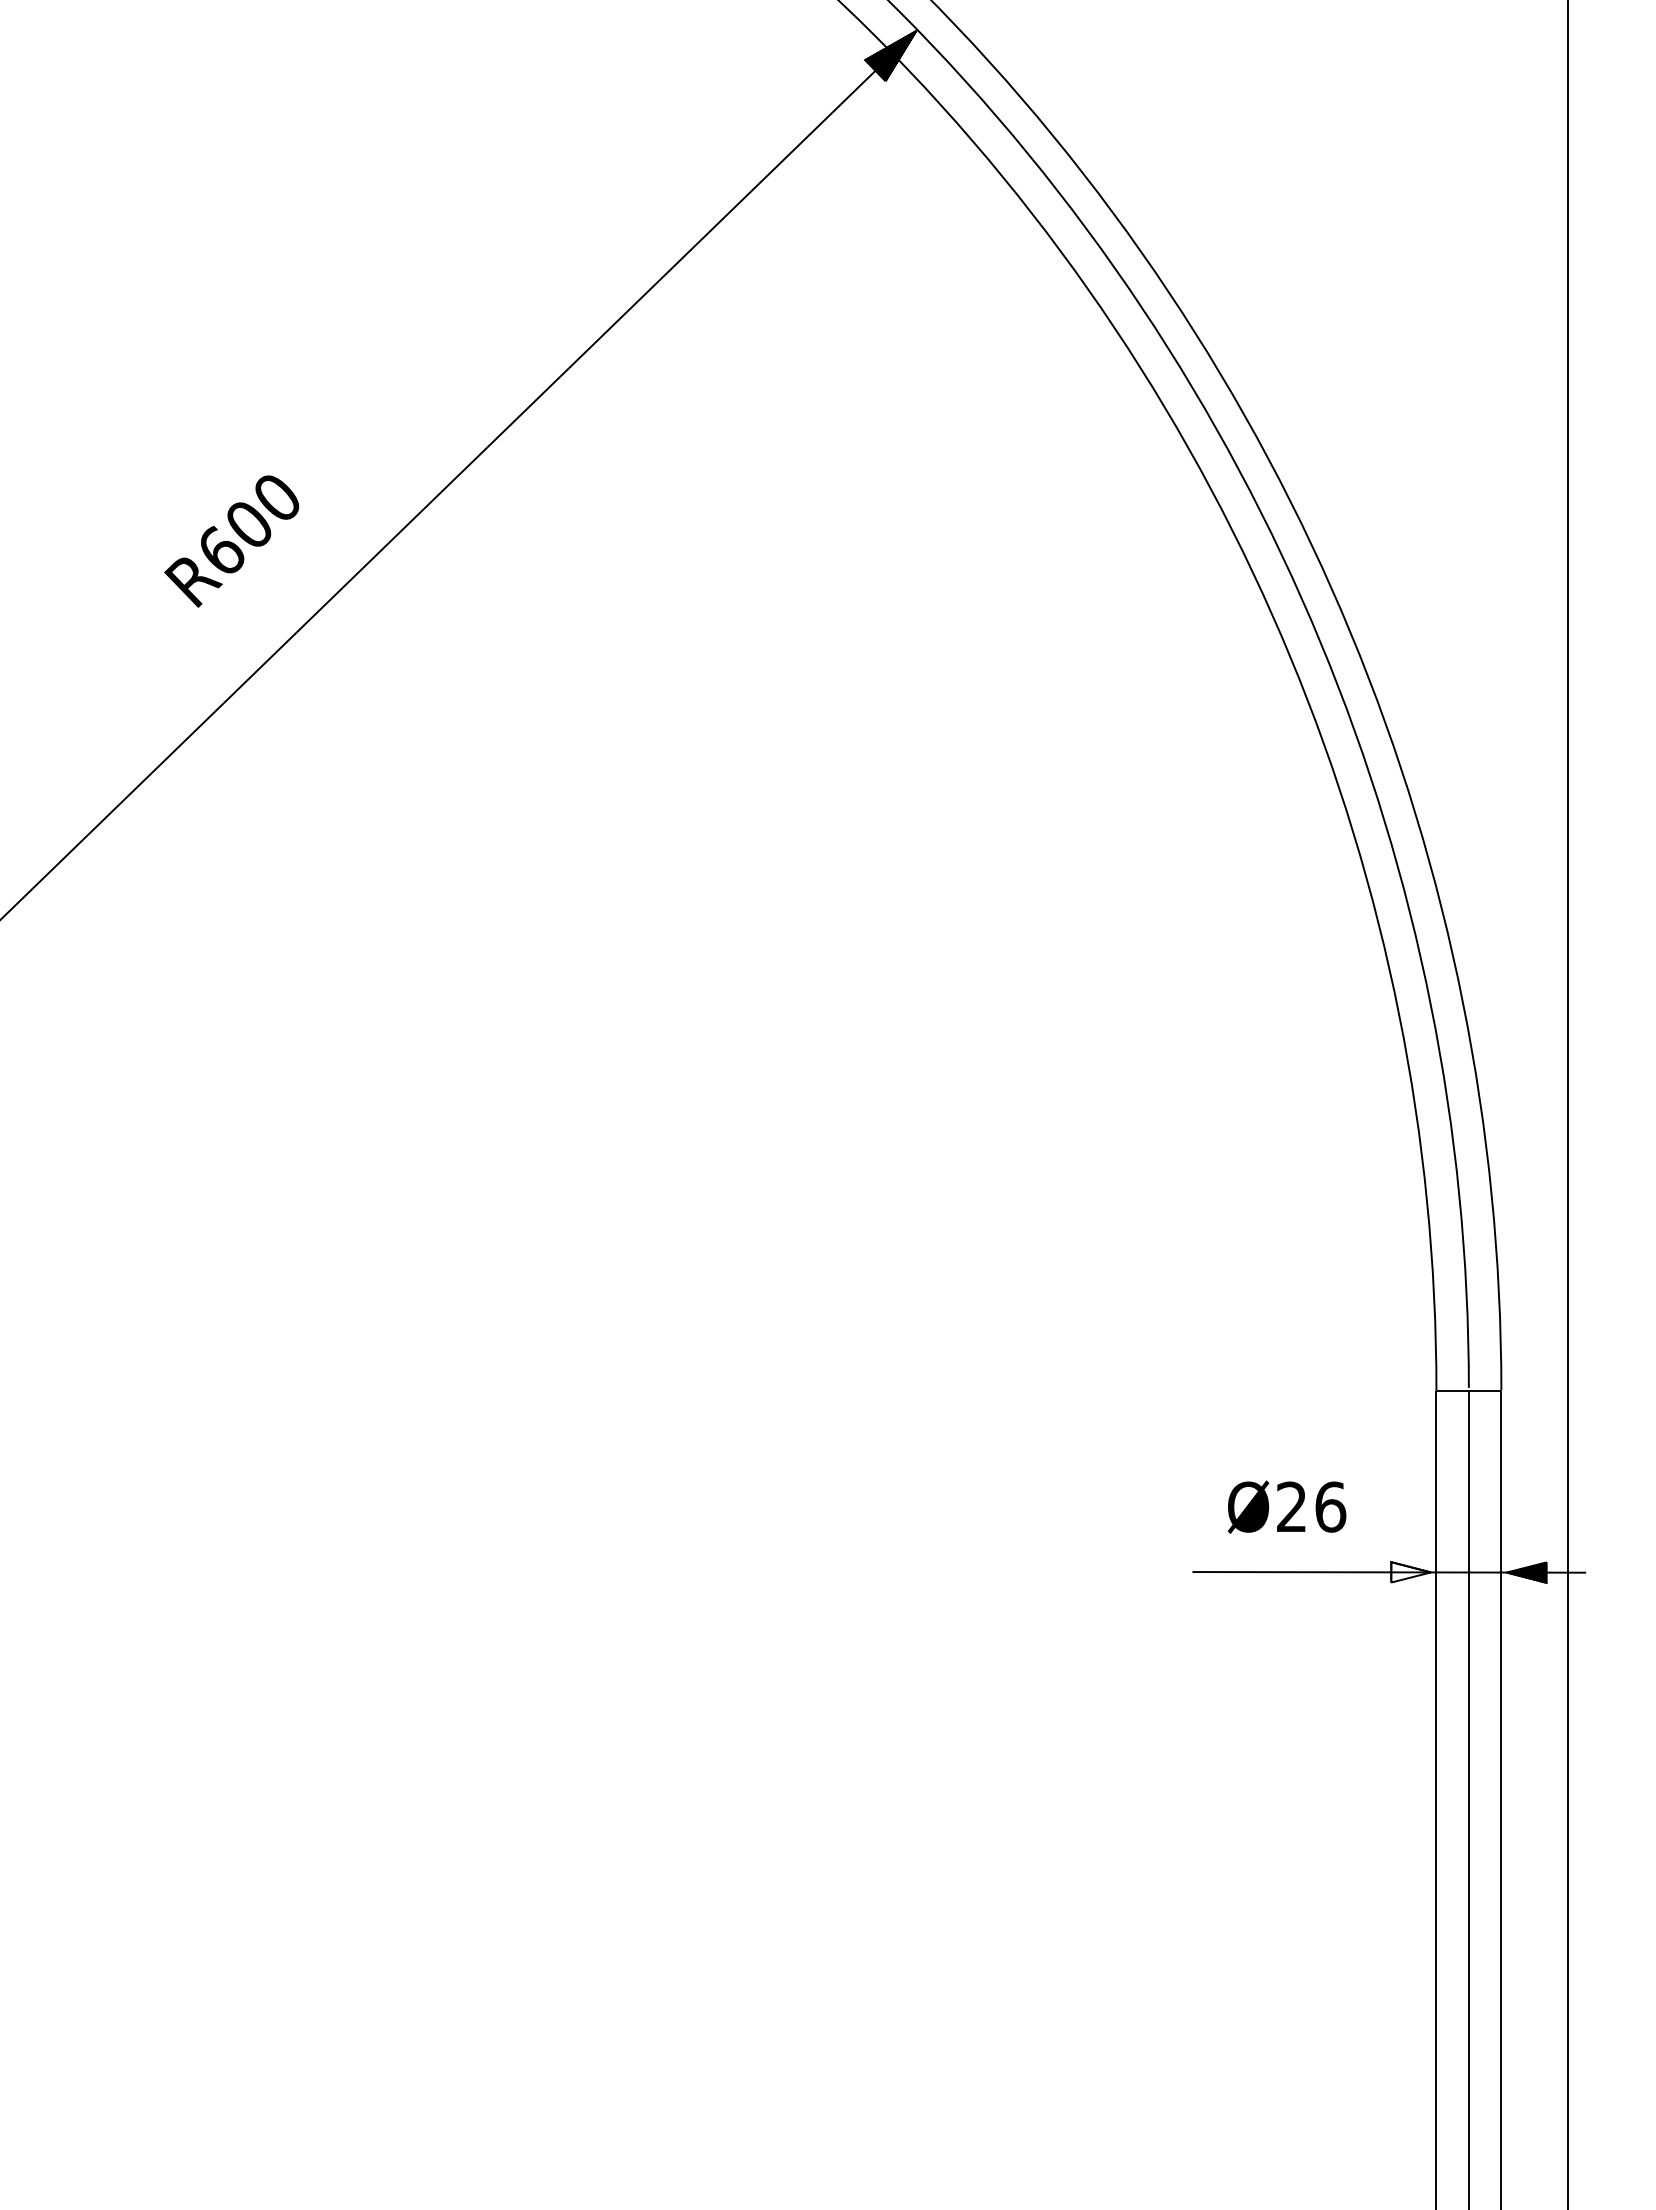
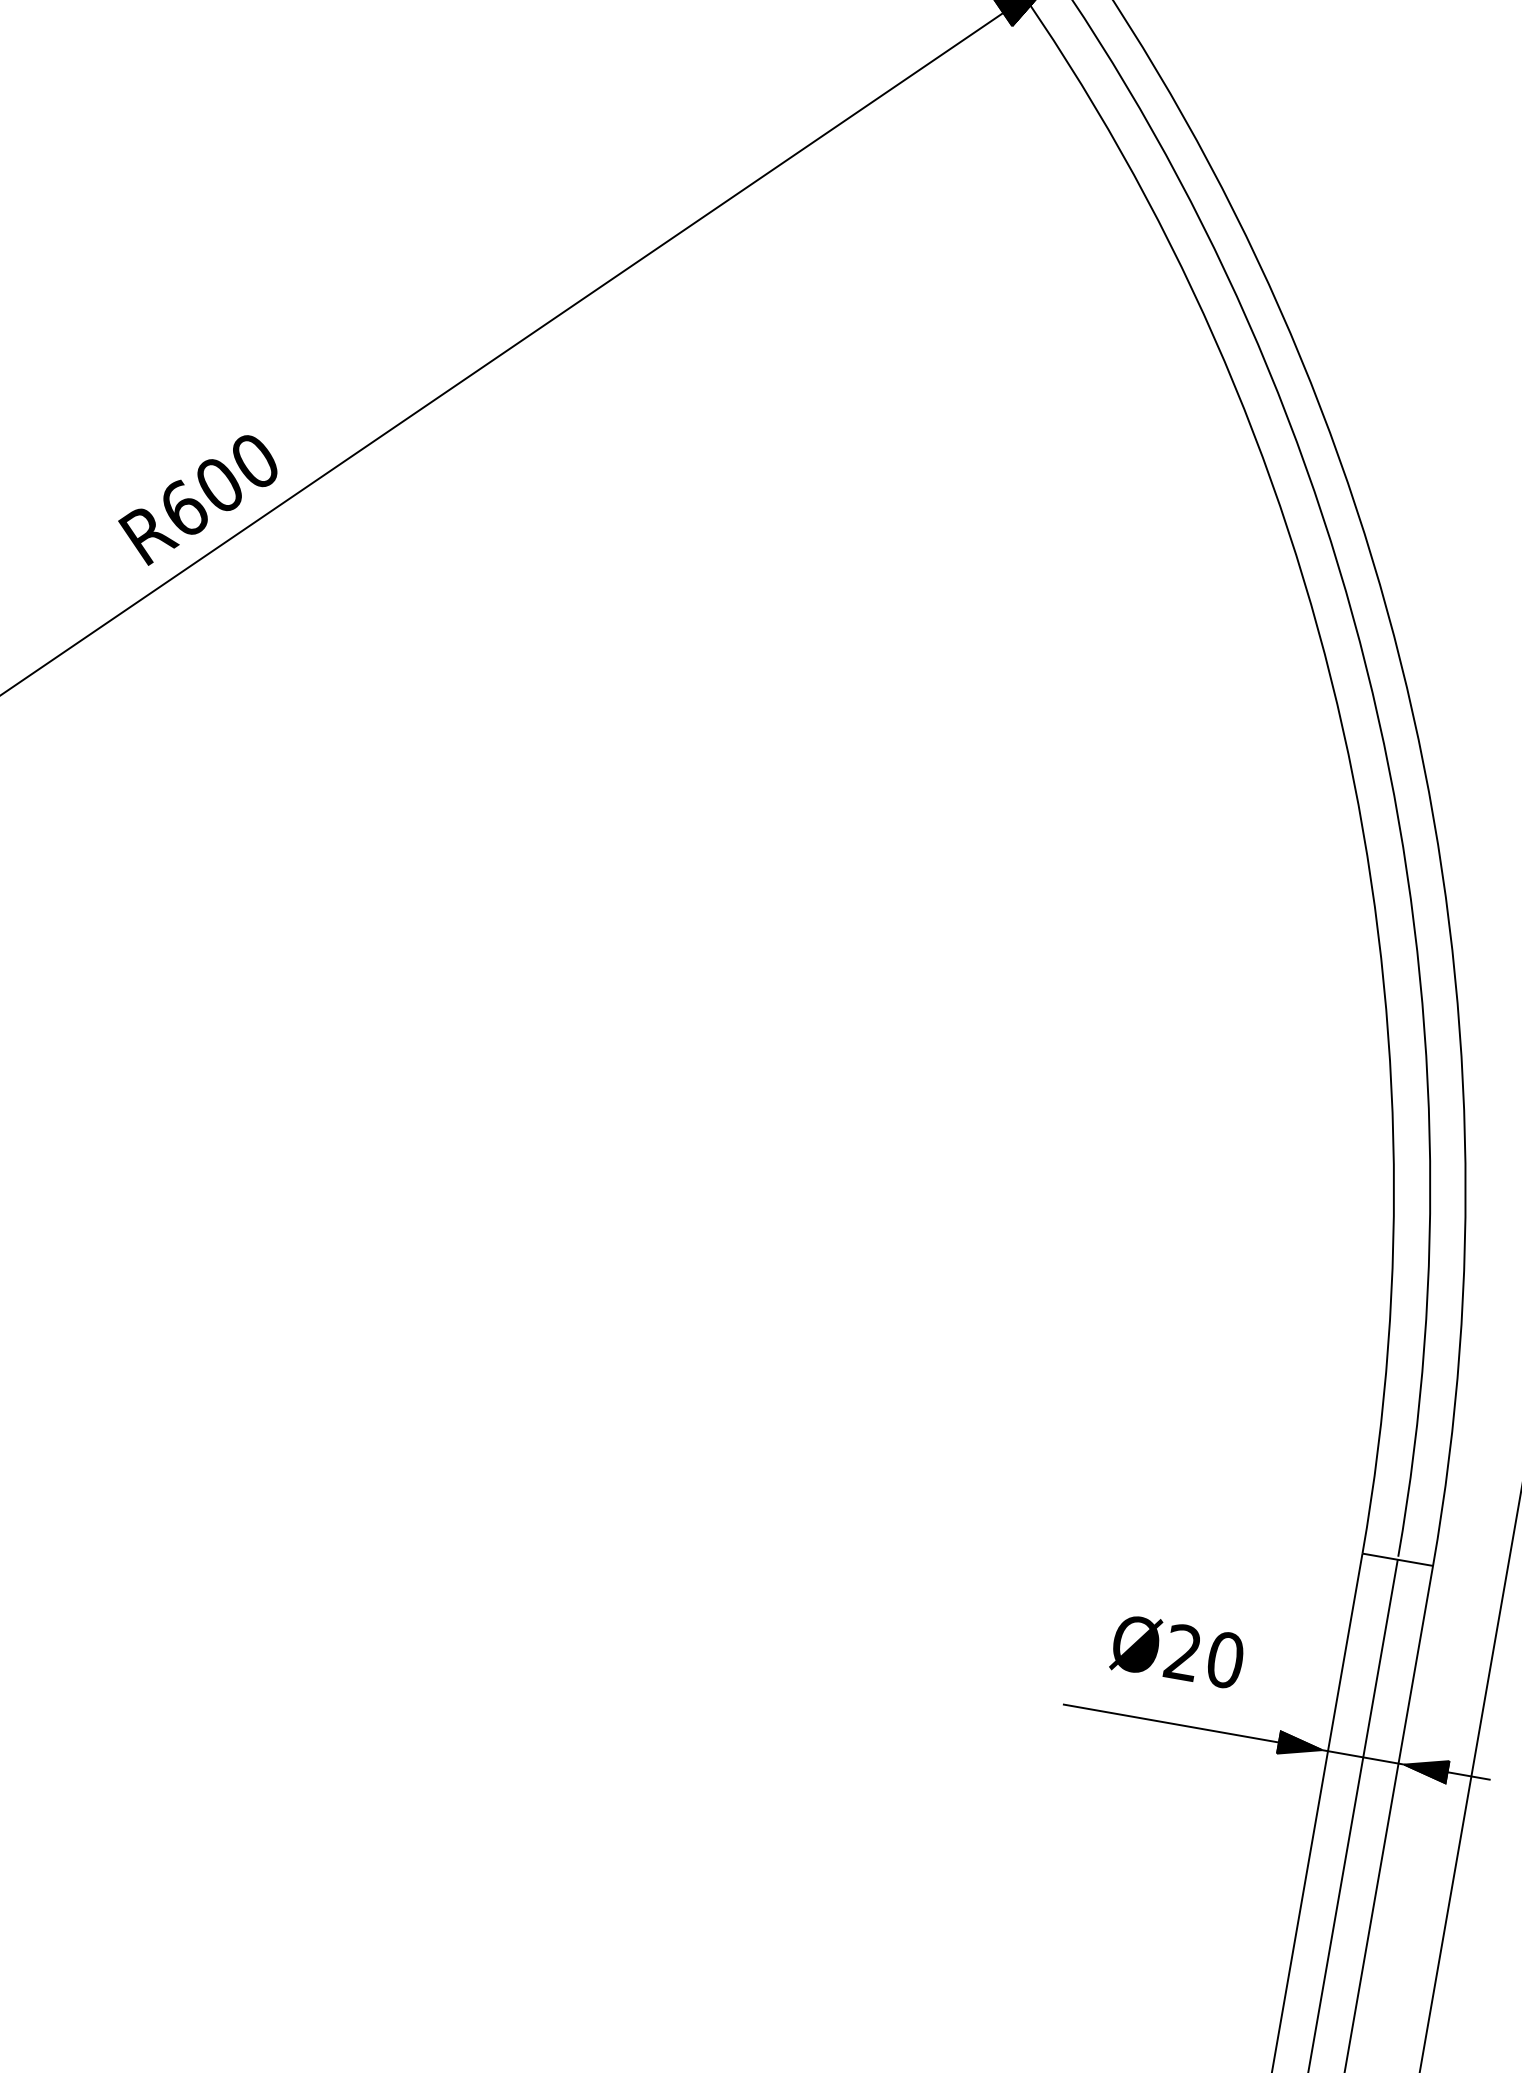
text: (231, 541) -> (197, 500), moved
text: (1330, 1506) -> (1225, 1659), Ø26 -> Ø20
fill: (1411, 1572) -> (1300, 1746), added

